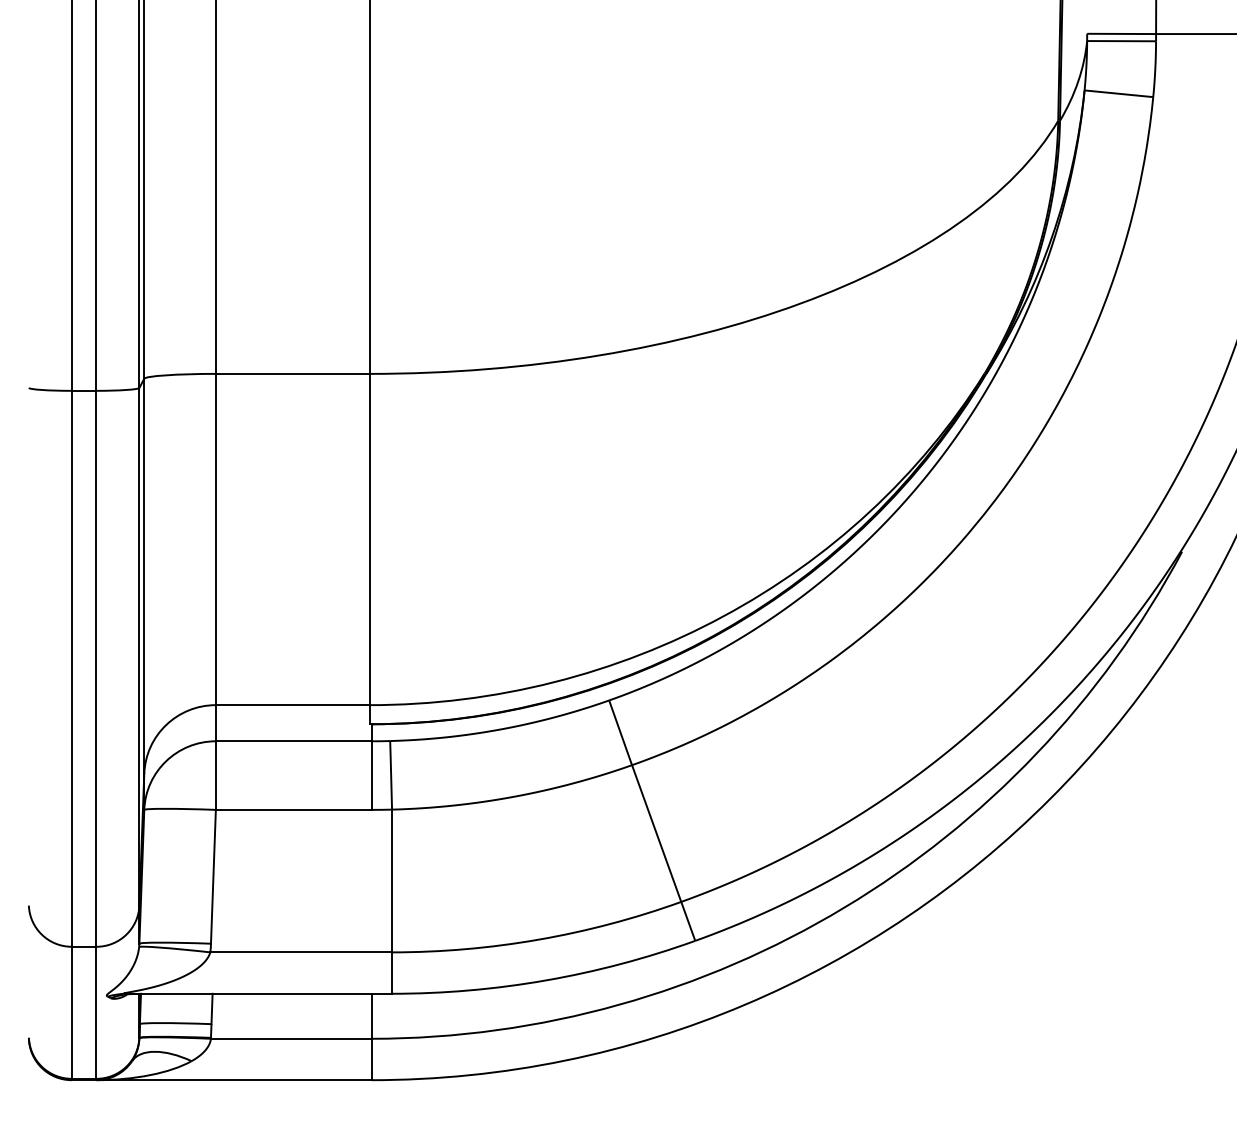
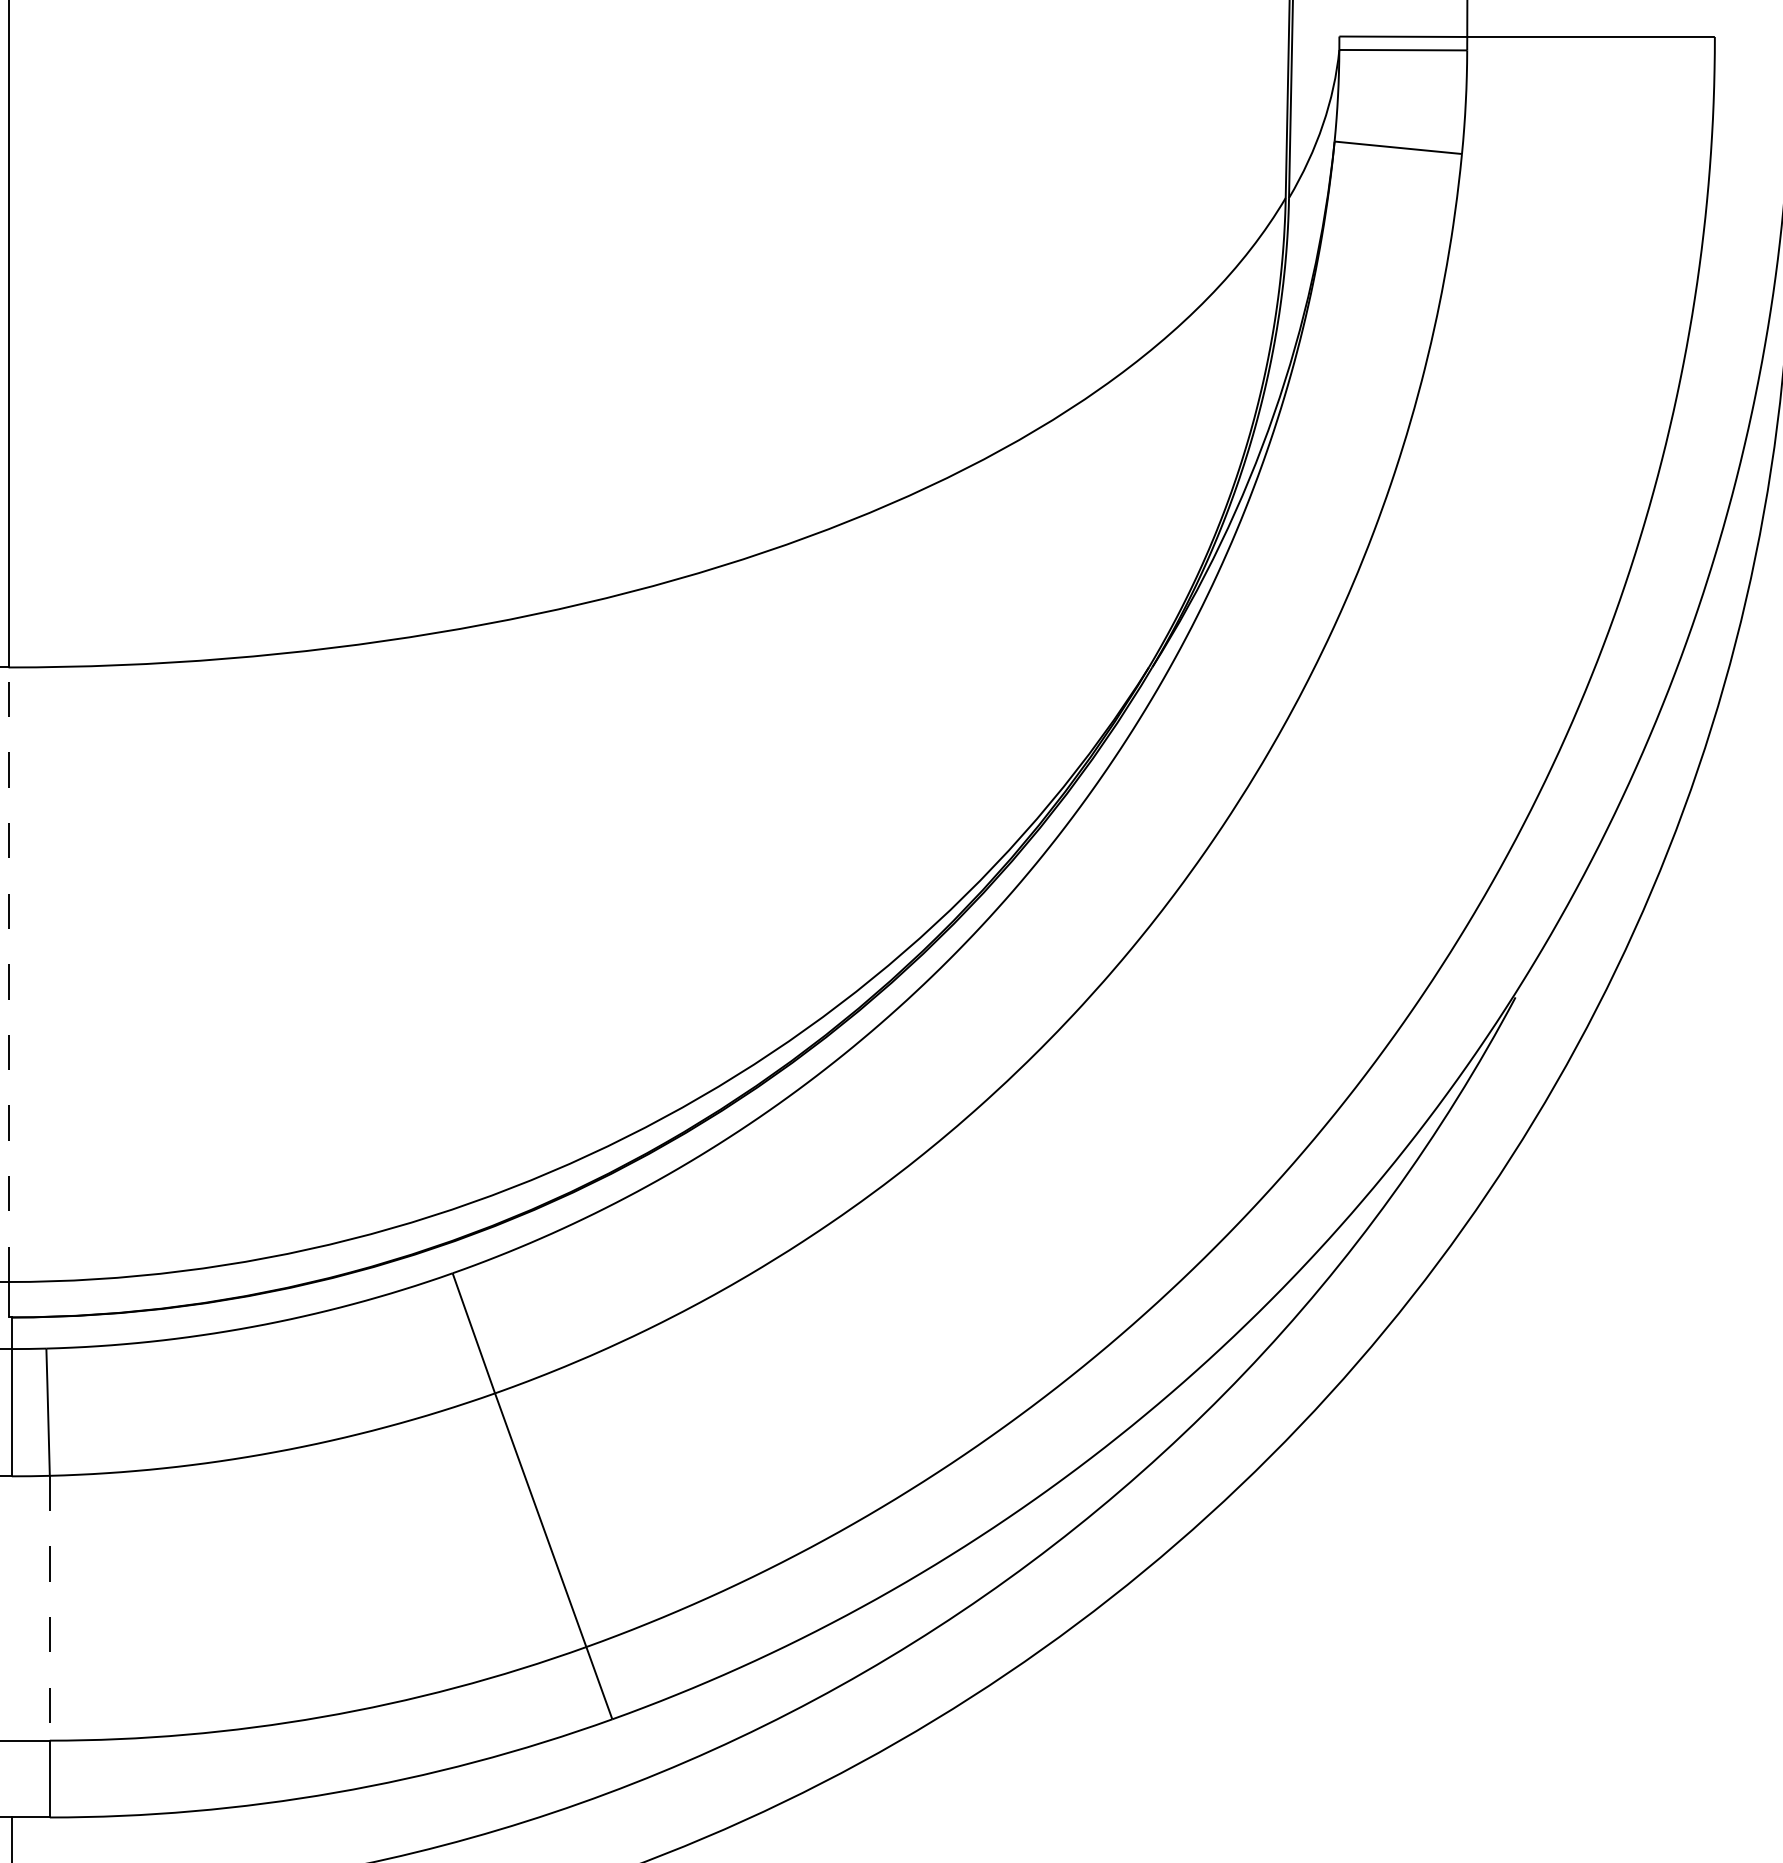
line: (369, 539) -> (7, 974), solid -> dashed
line: (392, 881) -> (50, 1609), solid -> dashed

